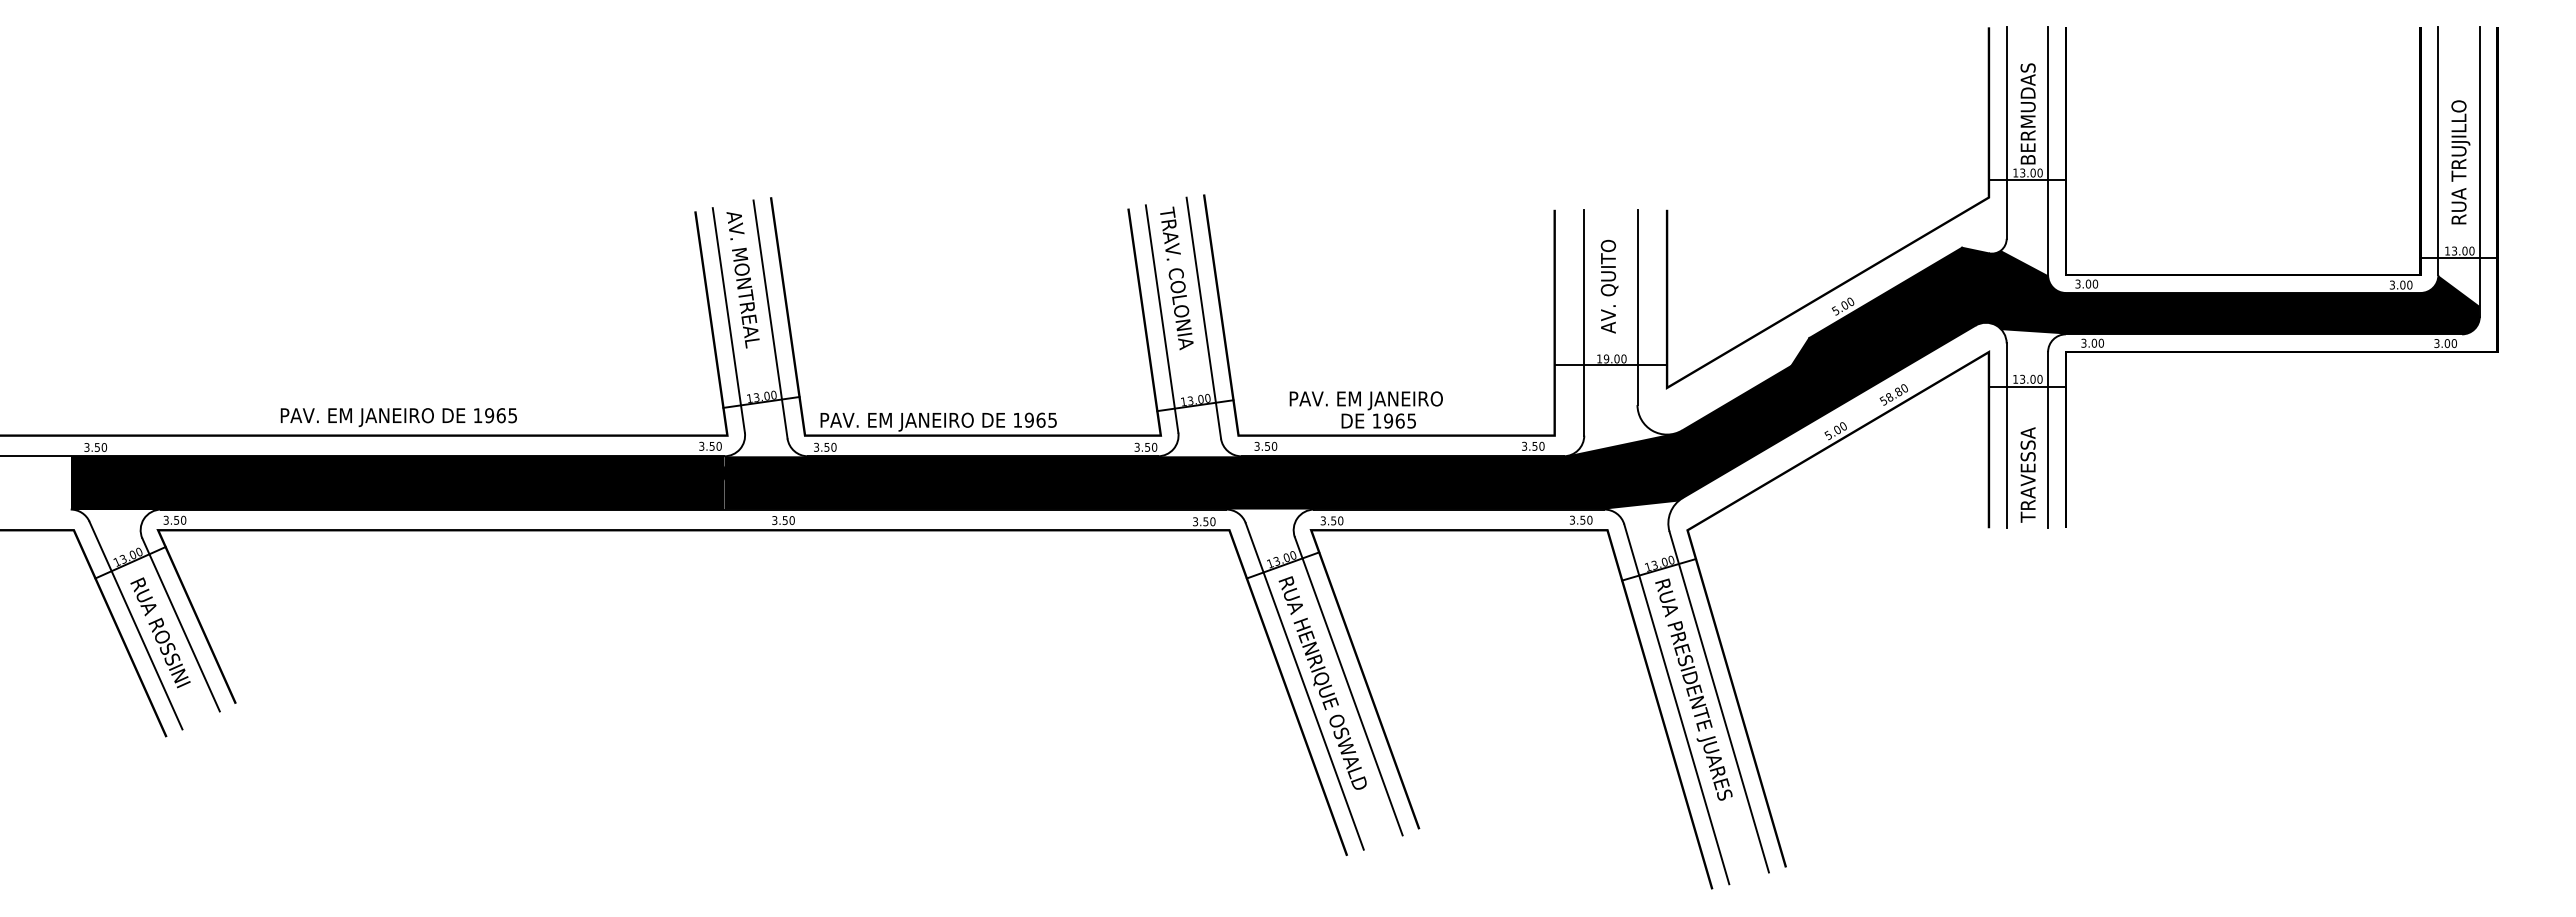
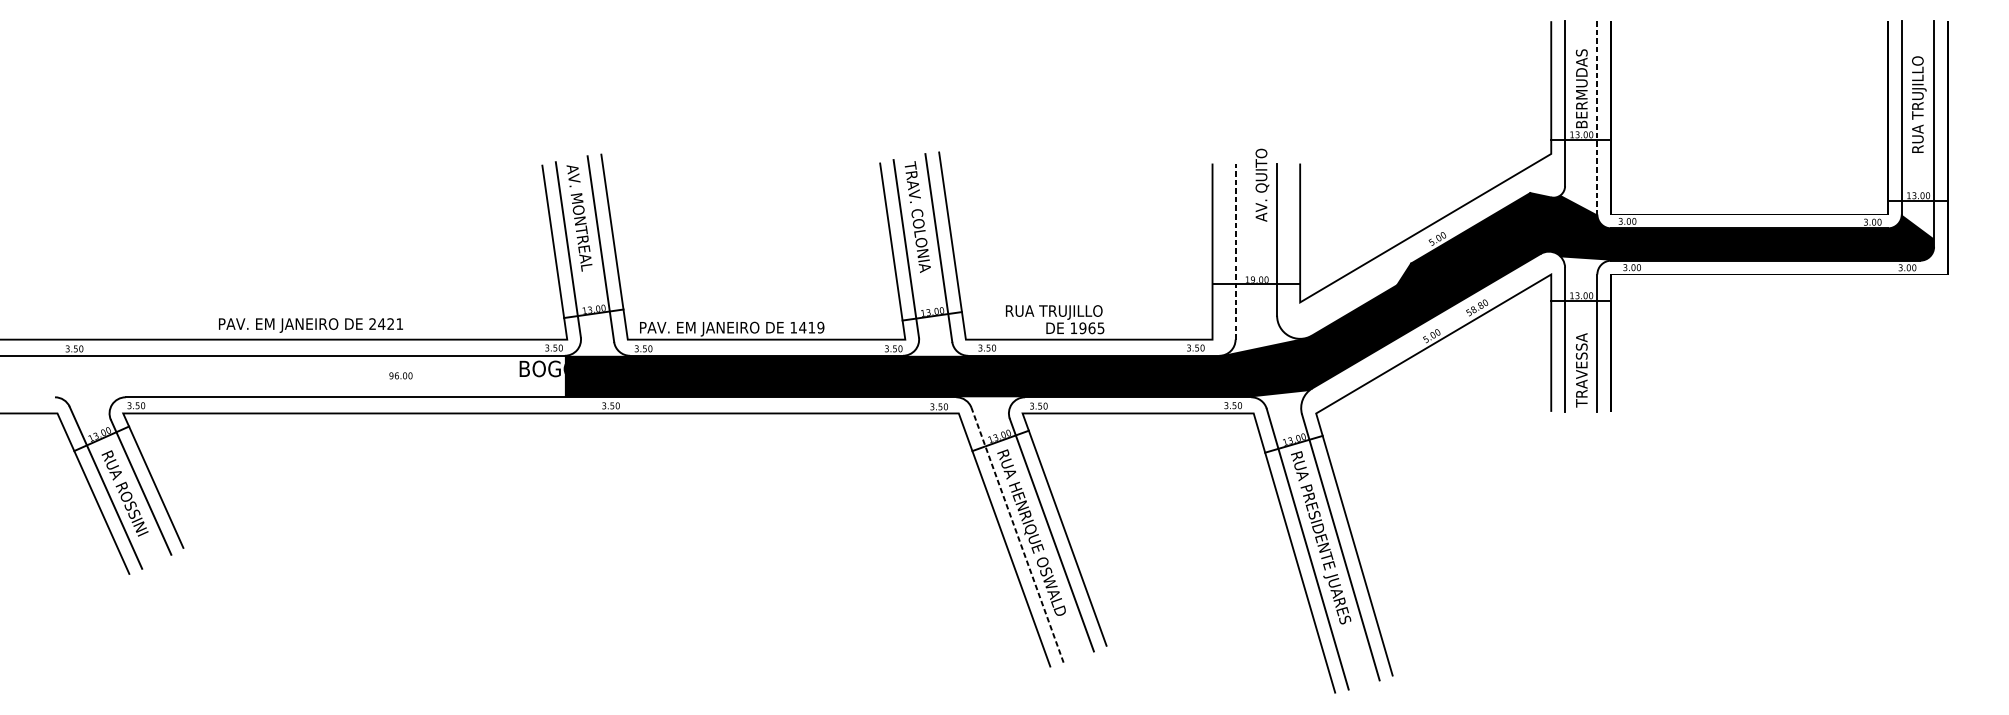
line: (2048, 151) -> (1597, 118), solid -> dashed
text: (2460, 162) -> (1919, 104), moved
text: (1609, 286) -> (1262, 185), moved
line: (1584, 322) -> (1235, 251), solid -> dashed
text: (1366, 400) -> (1065, 312), PAV. EM JANEIRO -> RUA TRUJILLO
text: (494, 415) -> (385, 323), 1965 -> 2421
text: (1040, 419) -> (811, 327), 1965 -> 1419
fill: (397, 482) -> (309, 376), removed
line: (1304, 686) -> (1017, 535), solid -> dashed

